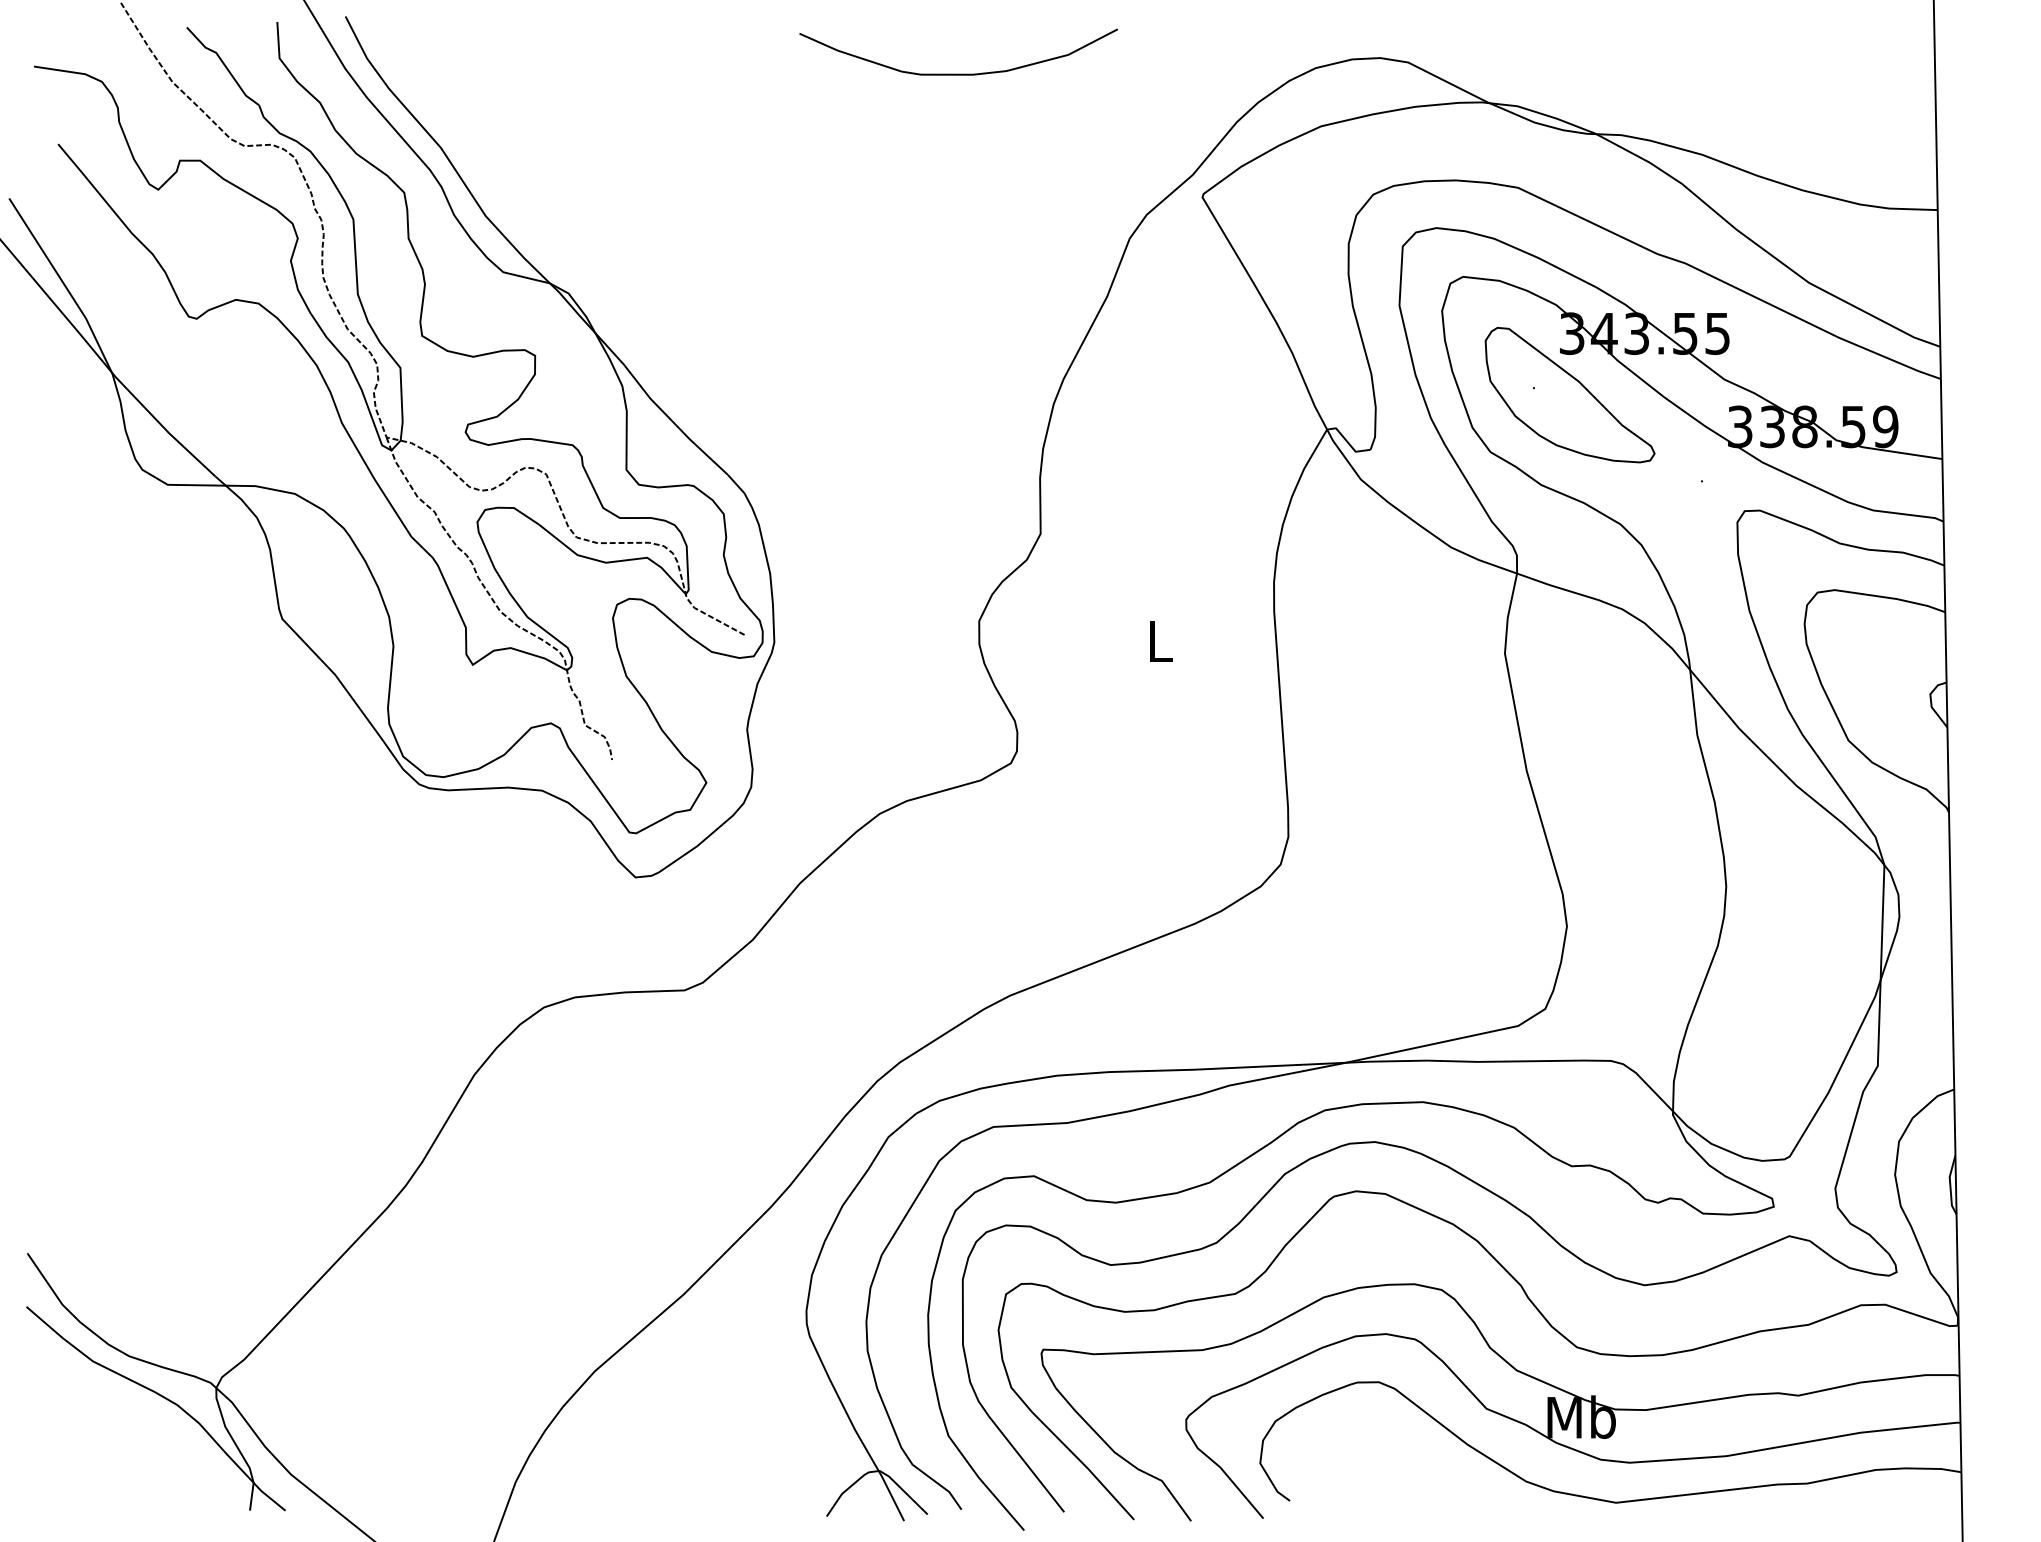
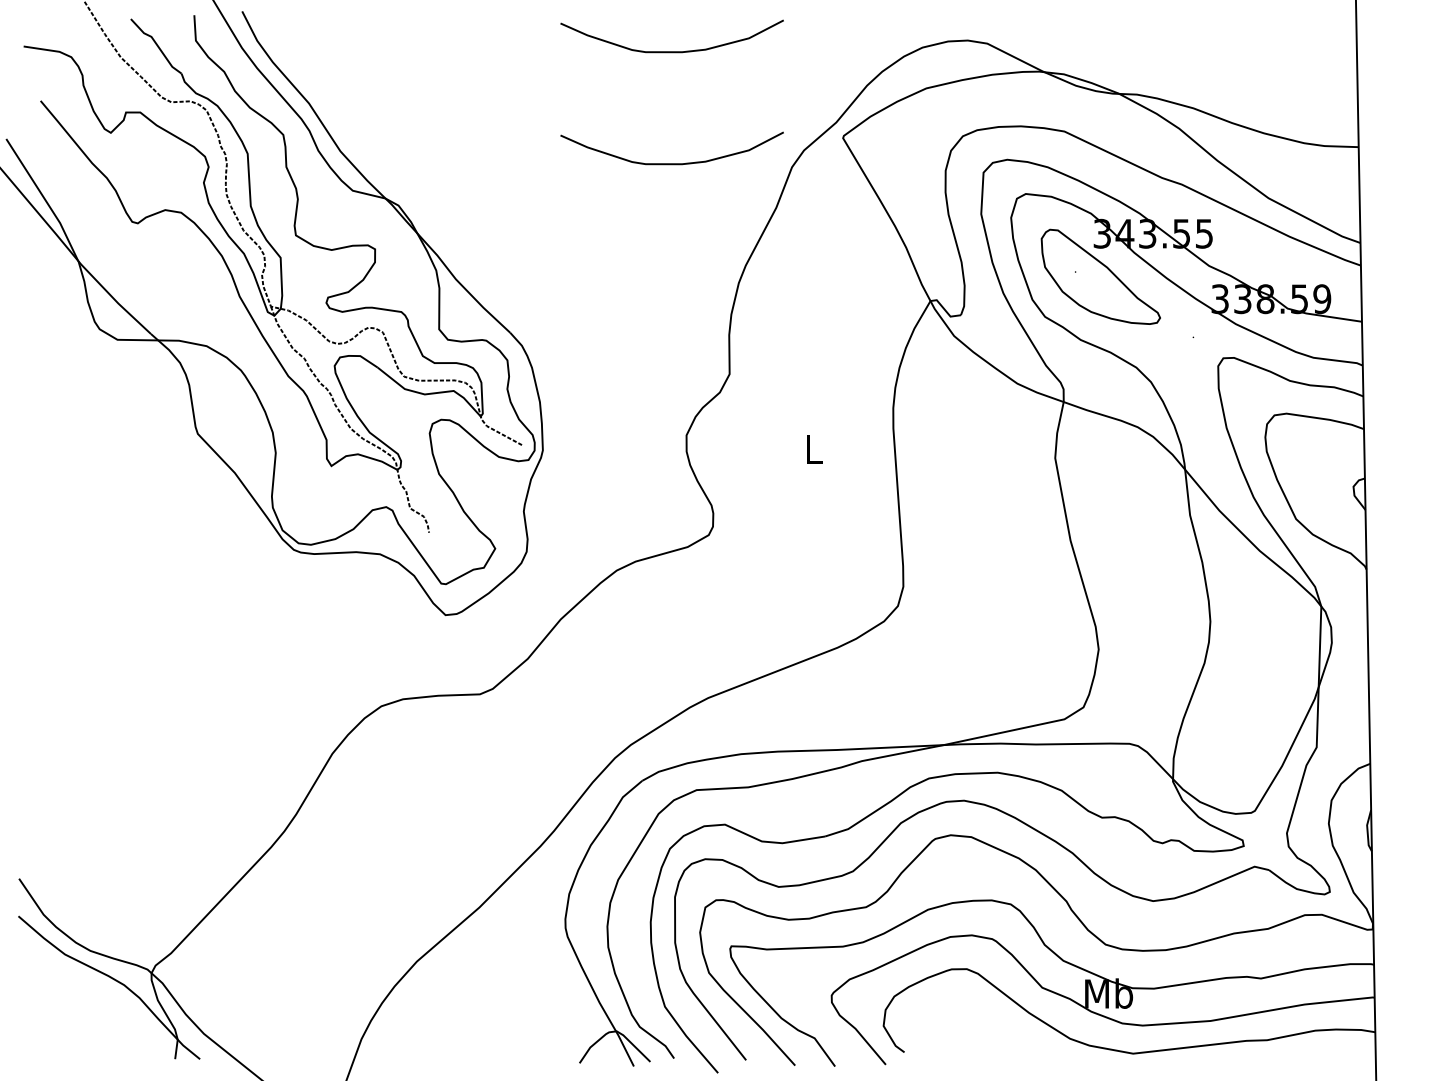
curve: (957, 233) -> (671, 163), added

